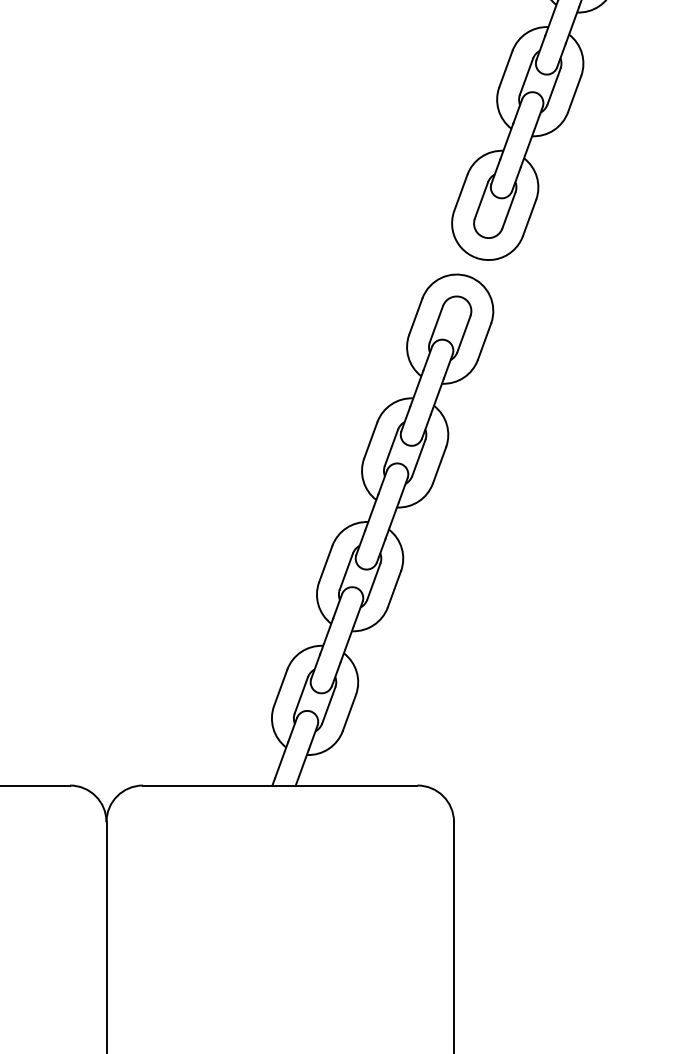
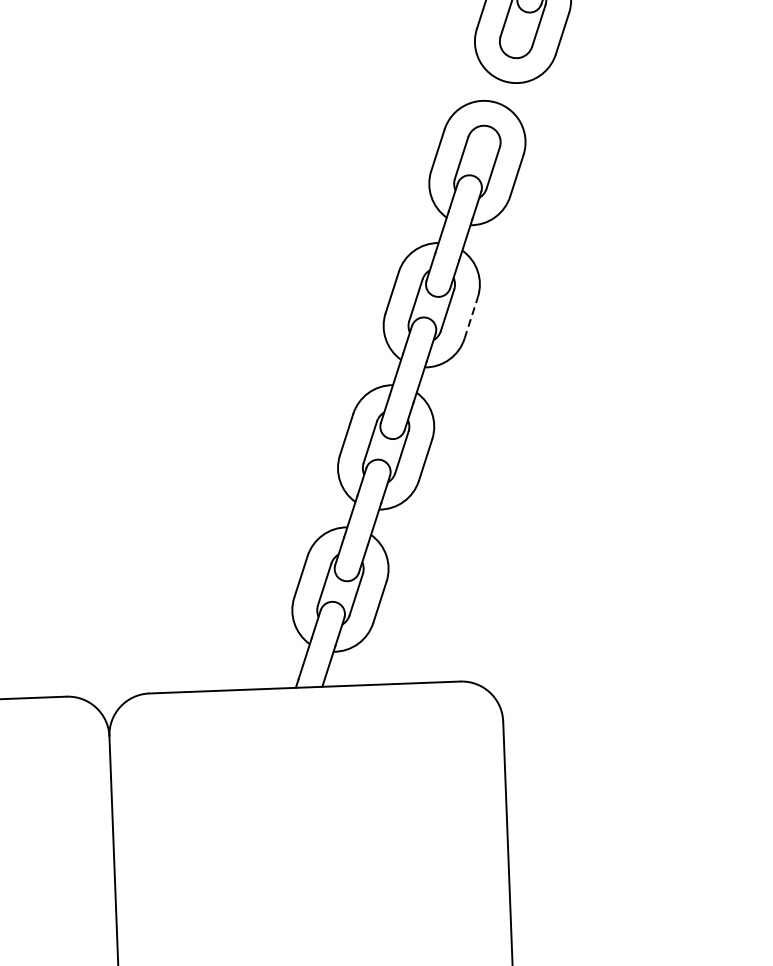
line: (439, 464) -> (471, 316), solid -> dashed

